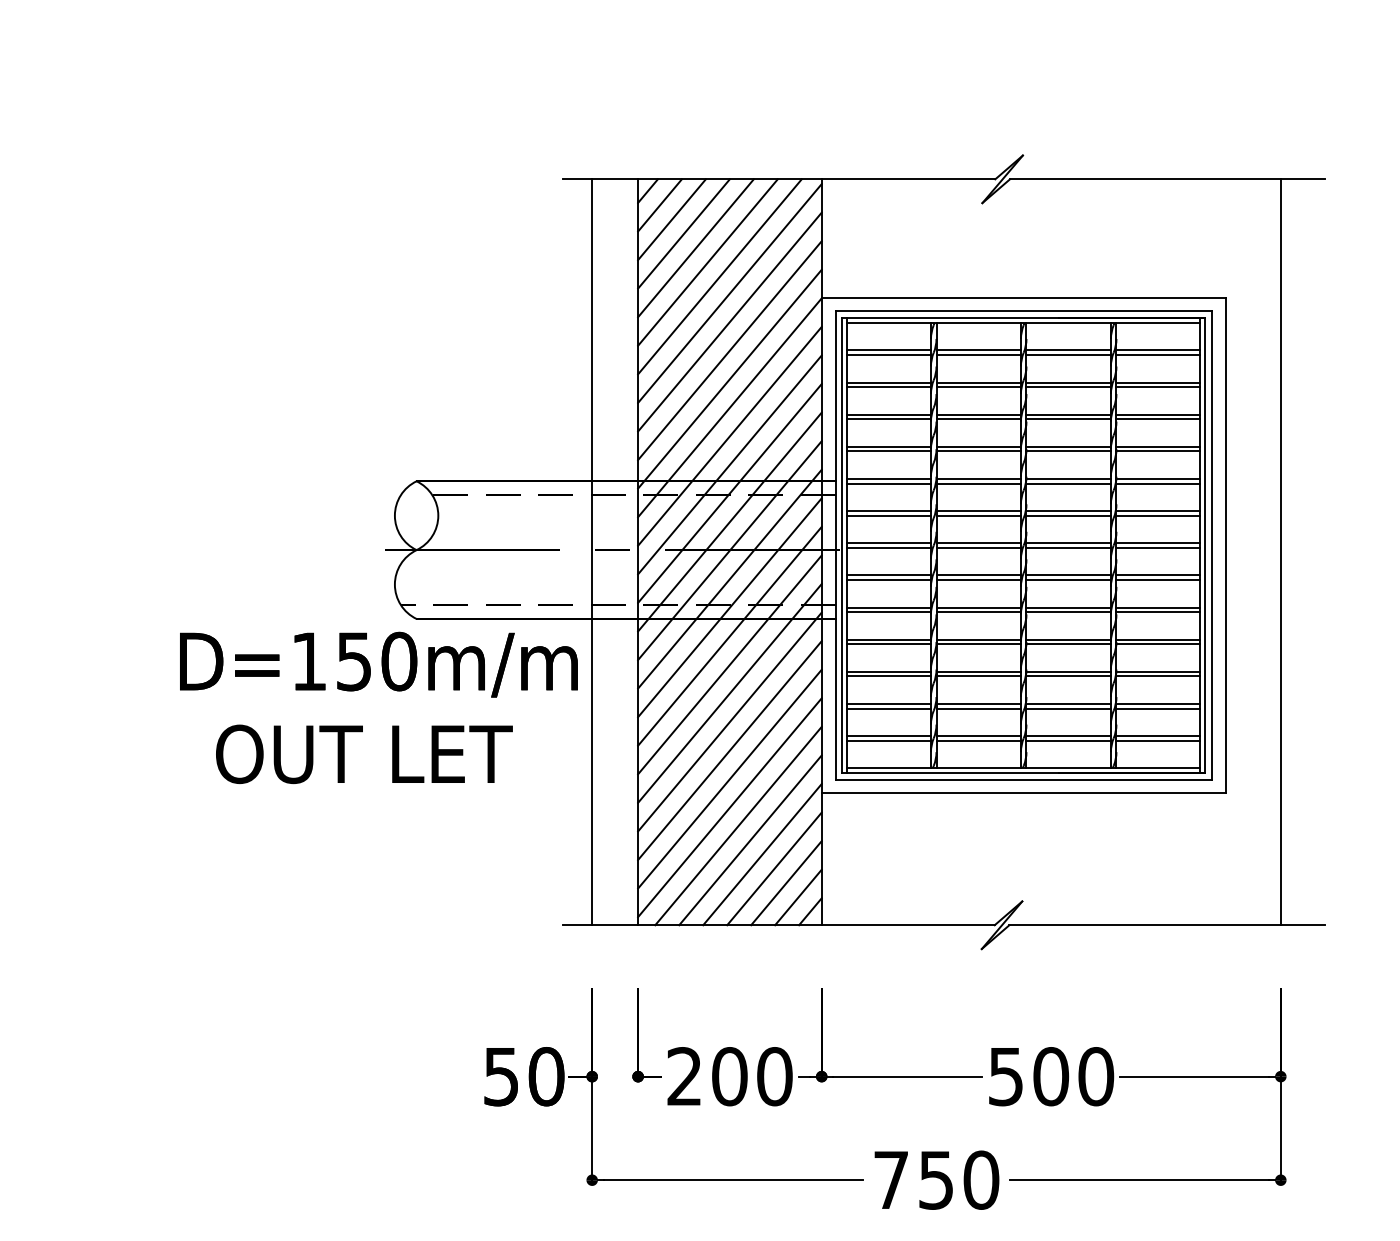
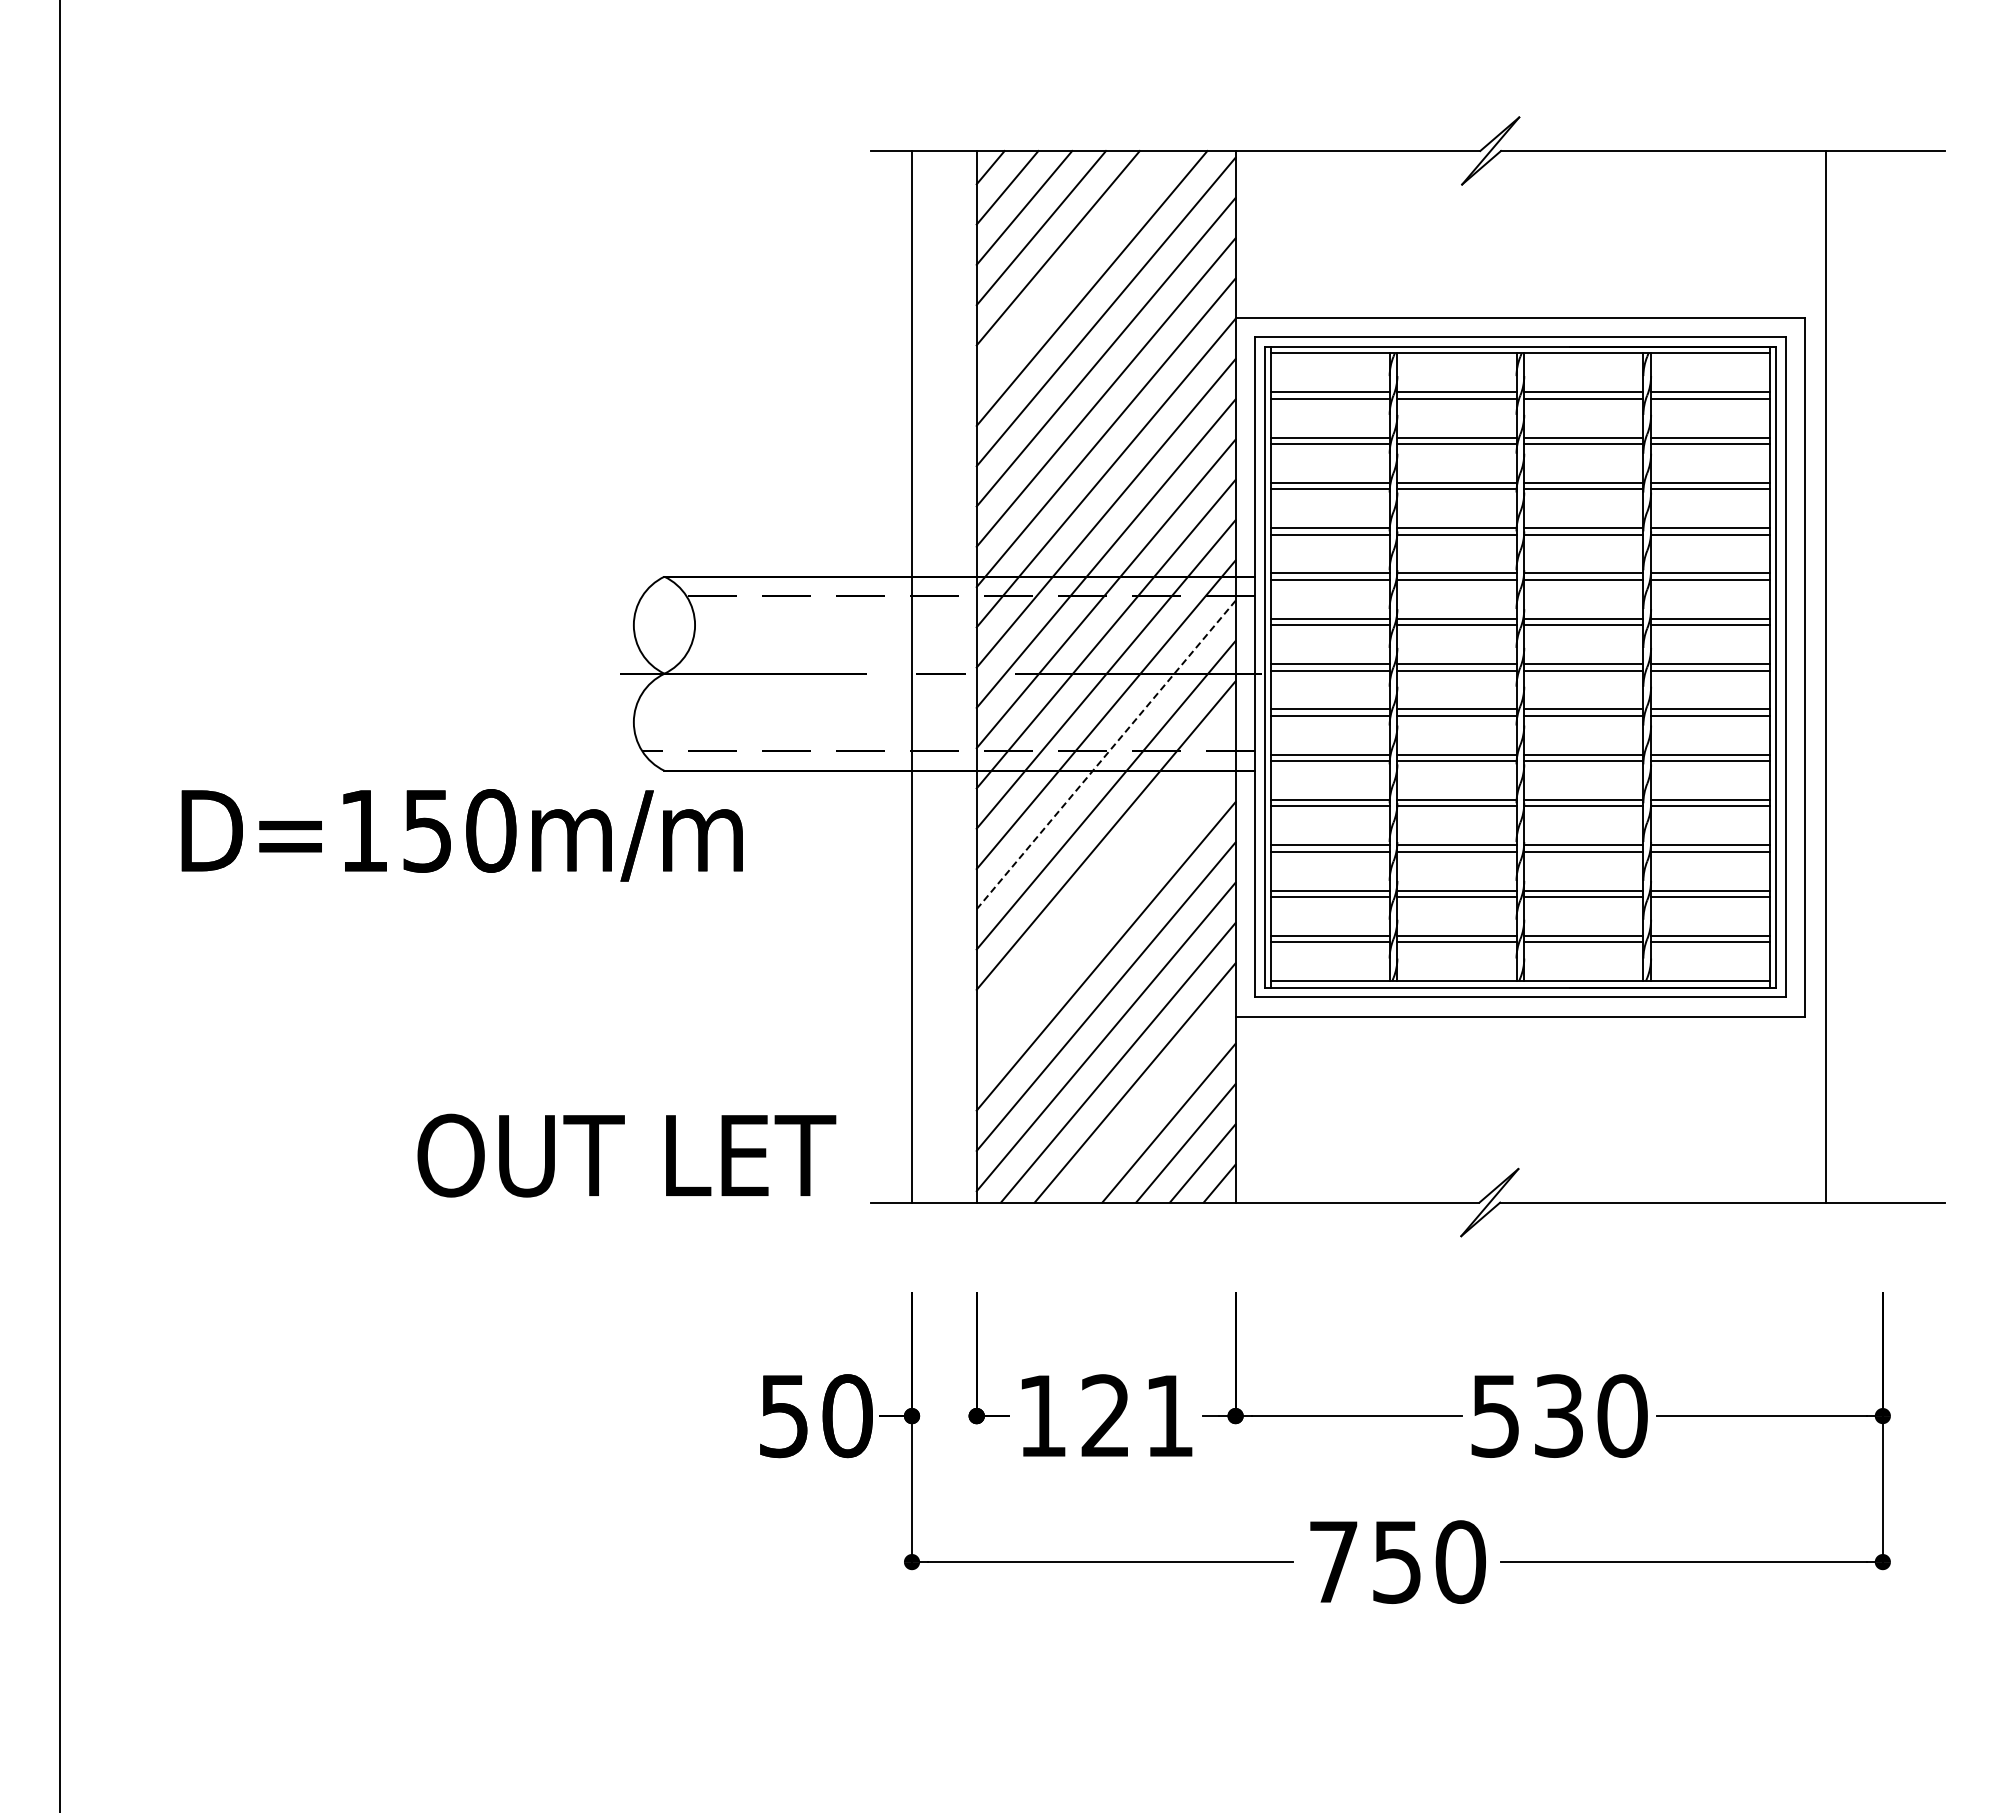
line: (707, 262) -> (1074, 268), removed
line: (1280, 552) -> (1825, 676), moved
line: (730, 607) -> (1106, 754), solid -> dashed
text: (378, 664) -> (461, 835), moved
line: (729, 693) -> (1105, 875), removed
line: (729, 721) -> (1105, 915), removed
text: (364, 754) -> (626, 1155), moved
line: (762, 854) -> (1151, 1102), removed
text: (730, 1076) -> (1106, 1415), 200 -> 121
text: (1051, 1076) -> (1559, 1415), 500 -> 530

